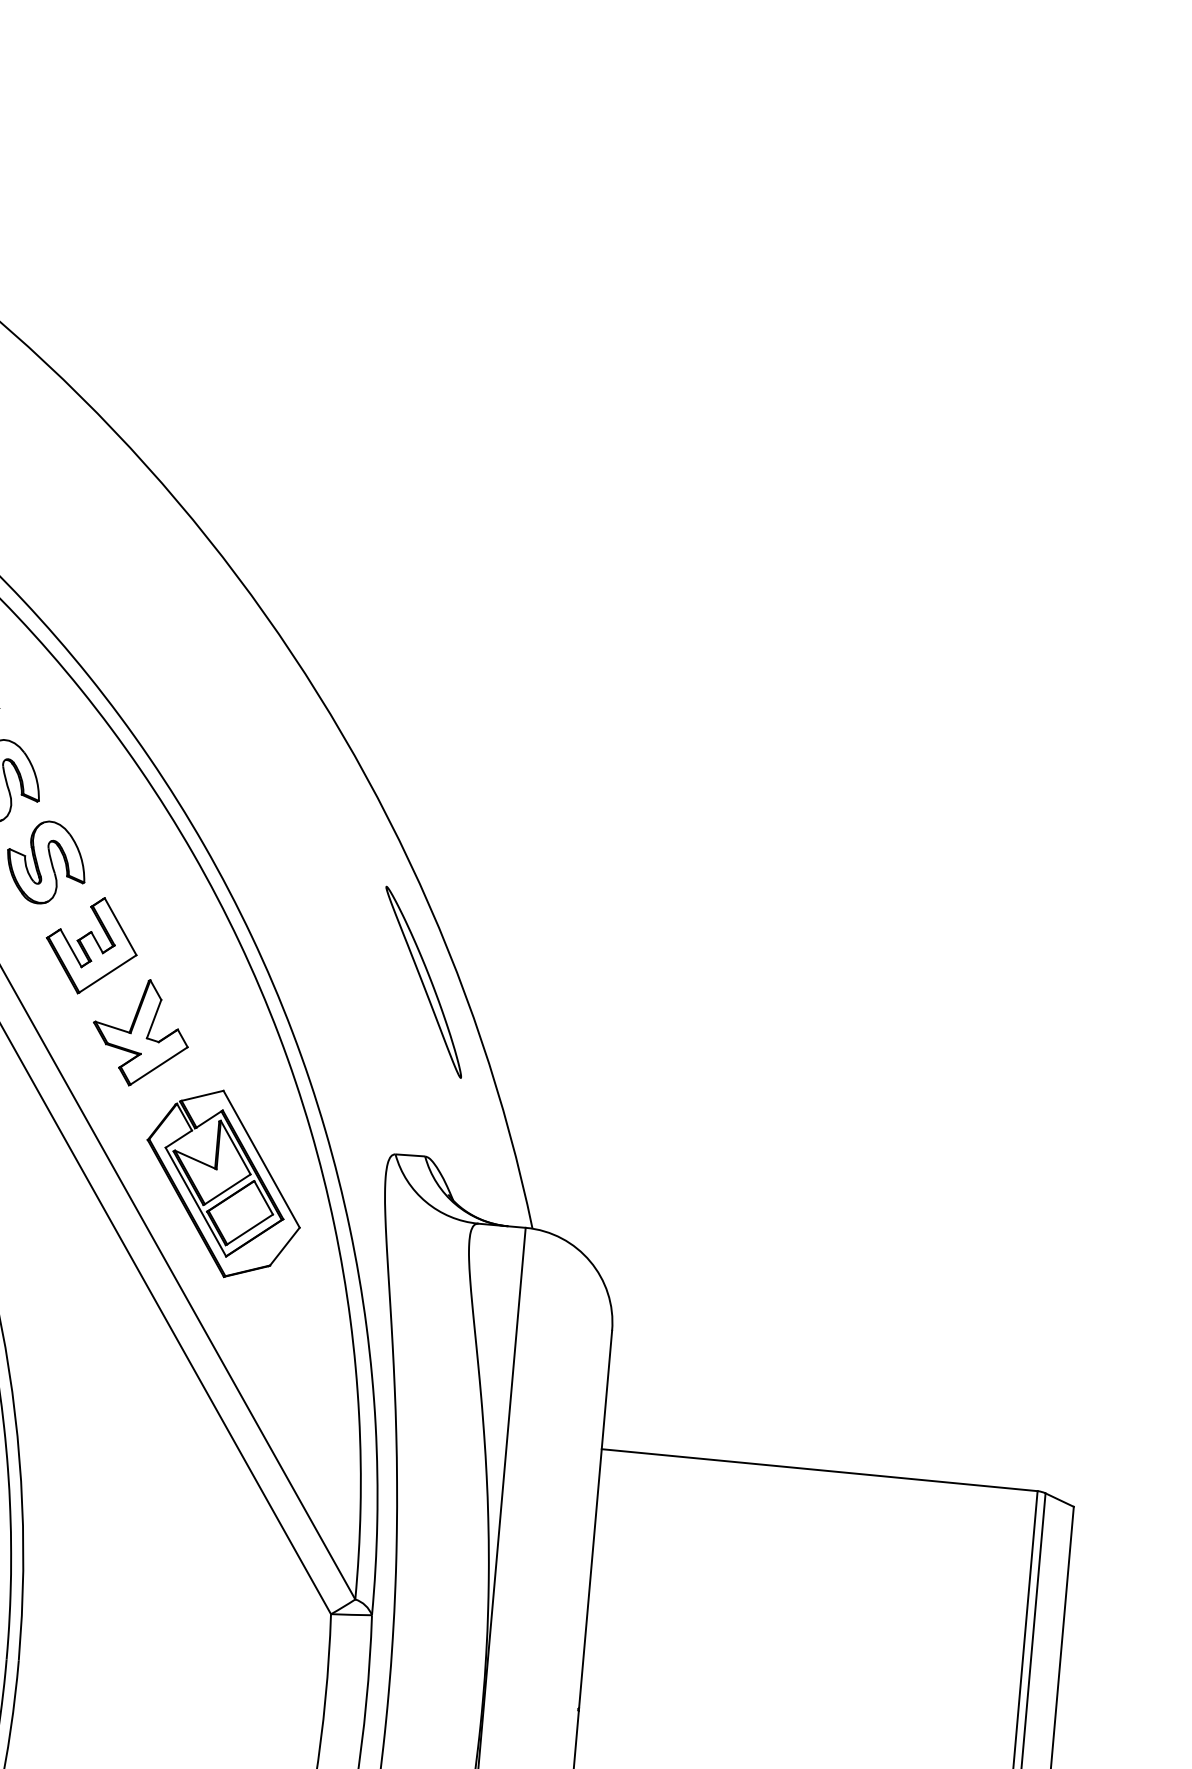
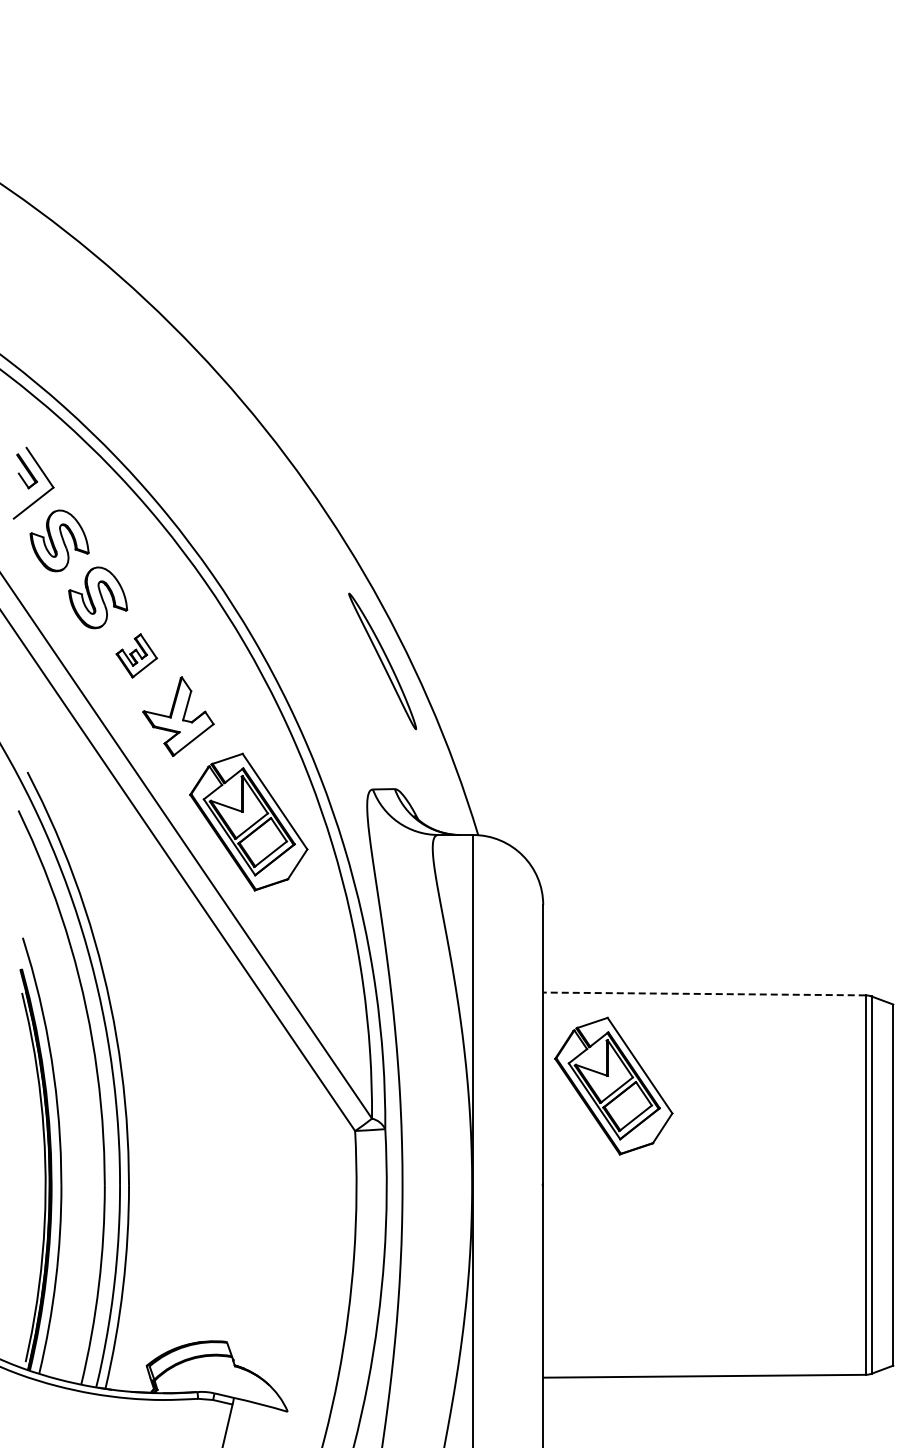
part: (91, 945) -> (136, 655), size x0.6
line: (818, 1469) -> (703, 993), solid -> dashed
part: (685, 1583) -> (613, 1085), added

